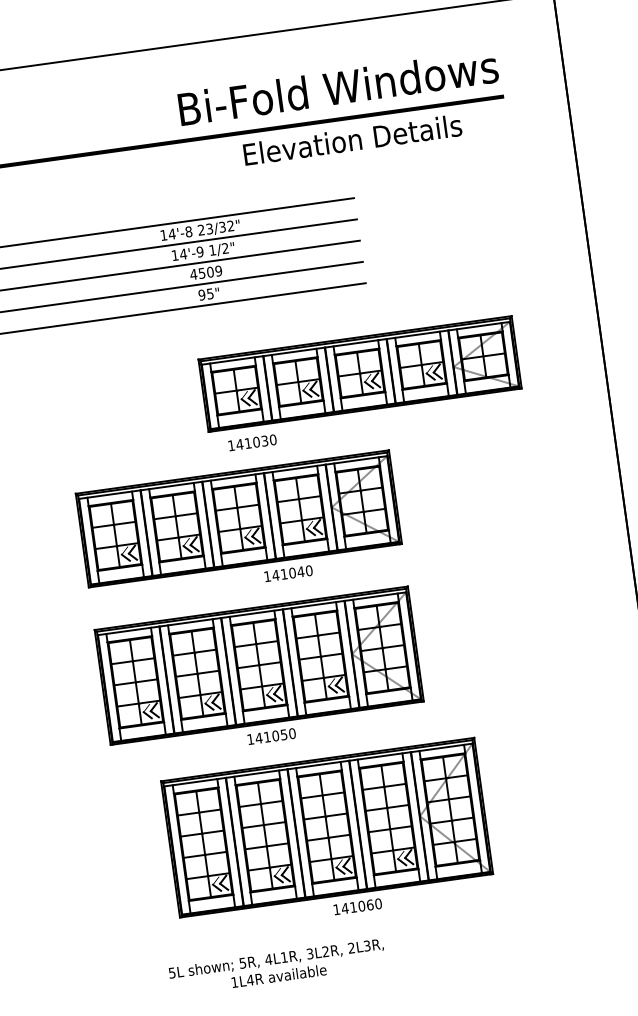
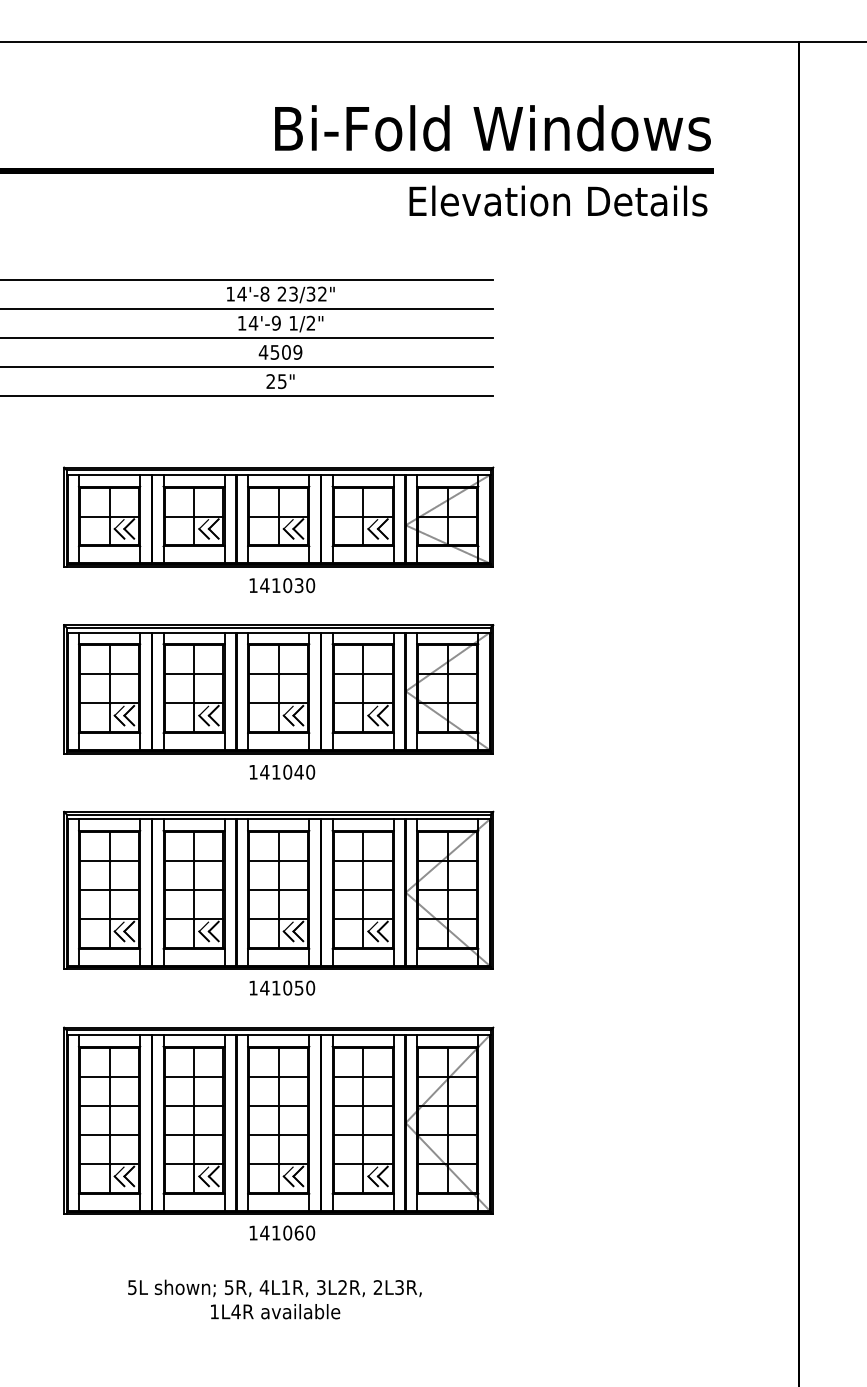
text: (352, 139) -> (558, 200), moved
text: (201, 295) -> (270, 381), 95" -> 25"
part: (359, 373) -> (278, 516), moved
text: (252, 442) -> (282, 585), moved
text: (288, 573) -> (282, 771), moved
part: (326, 827) -> (278, 1120), moved
text: (357, 906) -> (282, 1232), moved
text: (277, 967) -> (274, 1299), moved

